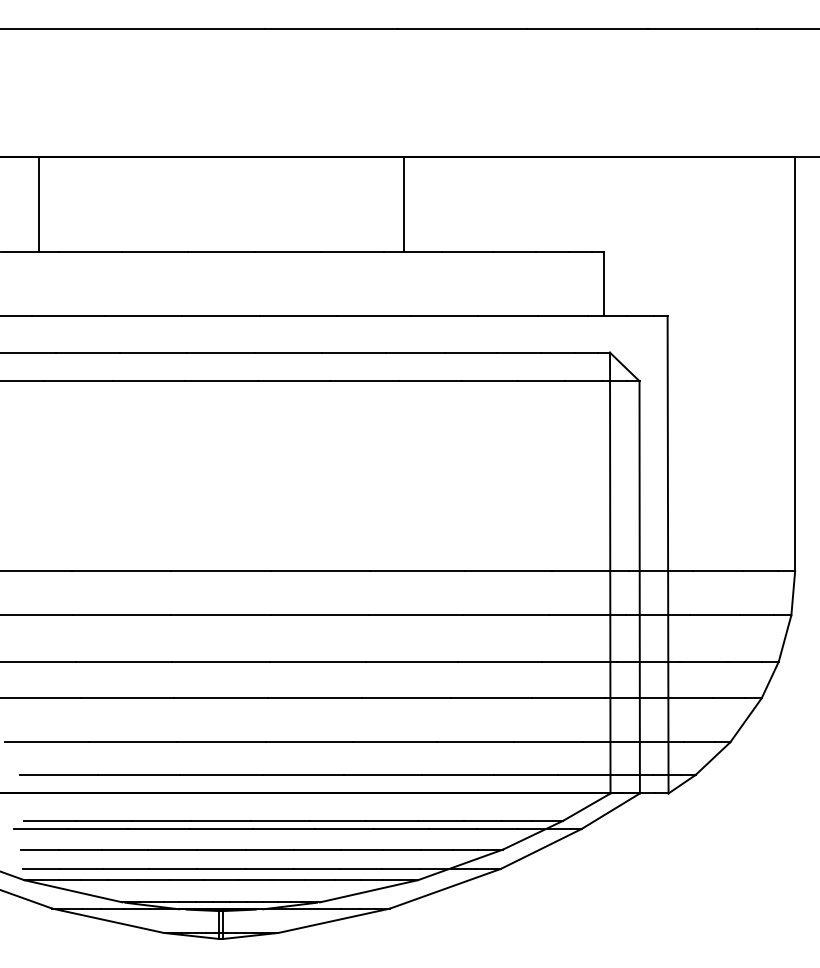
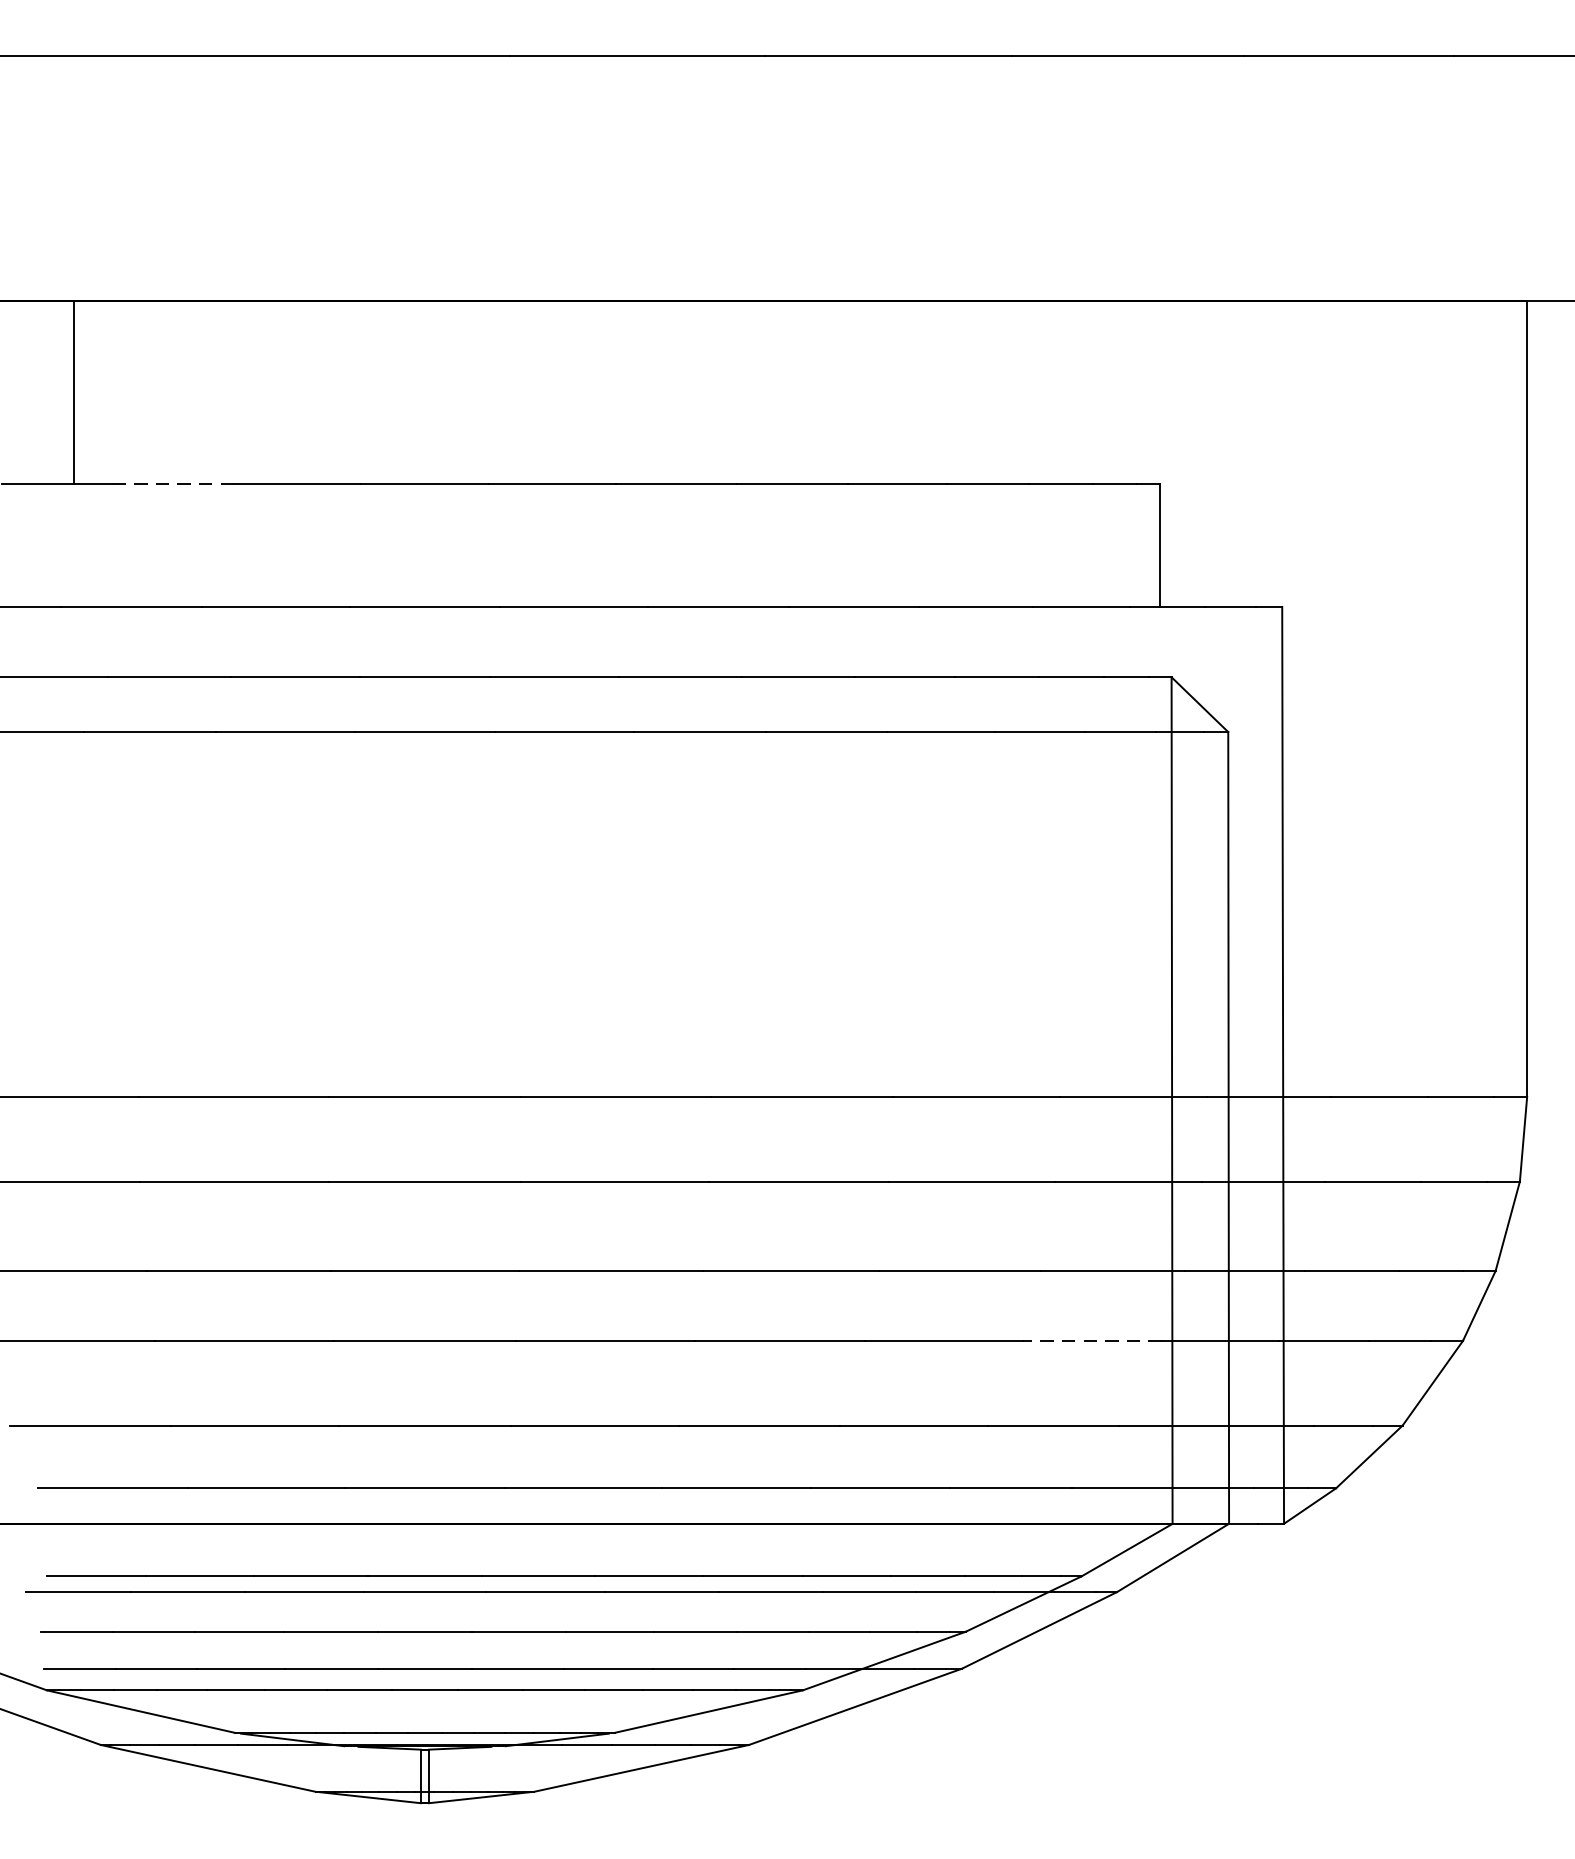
line: (403, 204) -> (775, 392), removed
line: (89, 252) -> (172, 484), solid -> dashed
line: (568, 698) -> (1091, 1341), solid -> dashed

